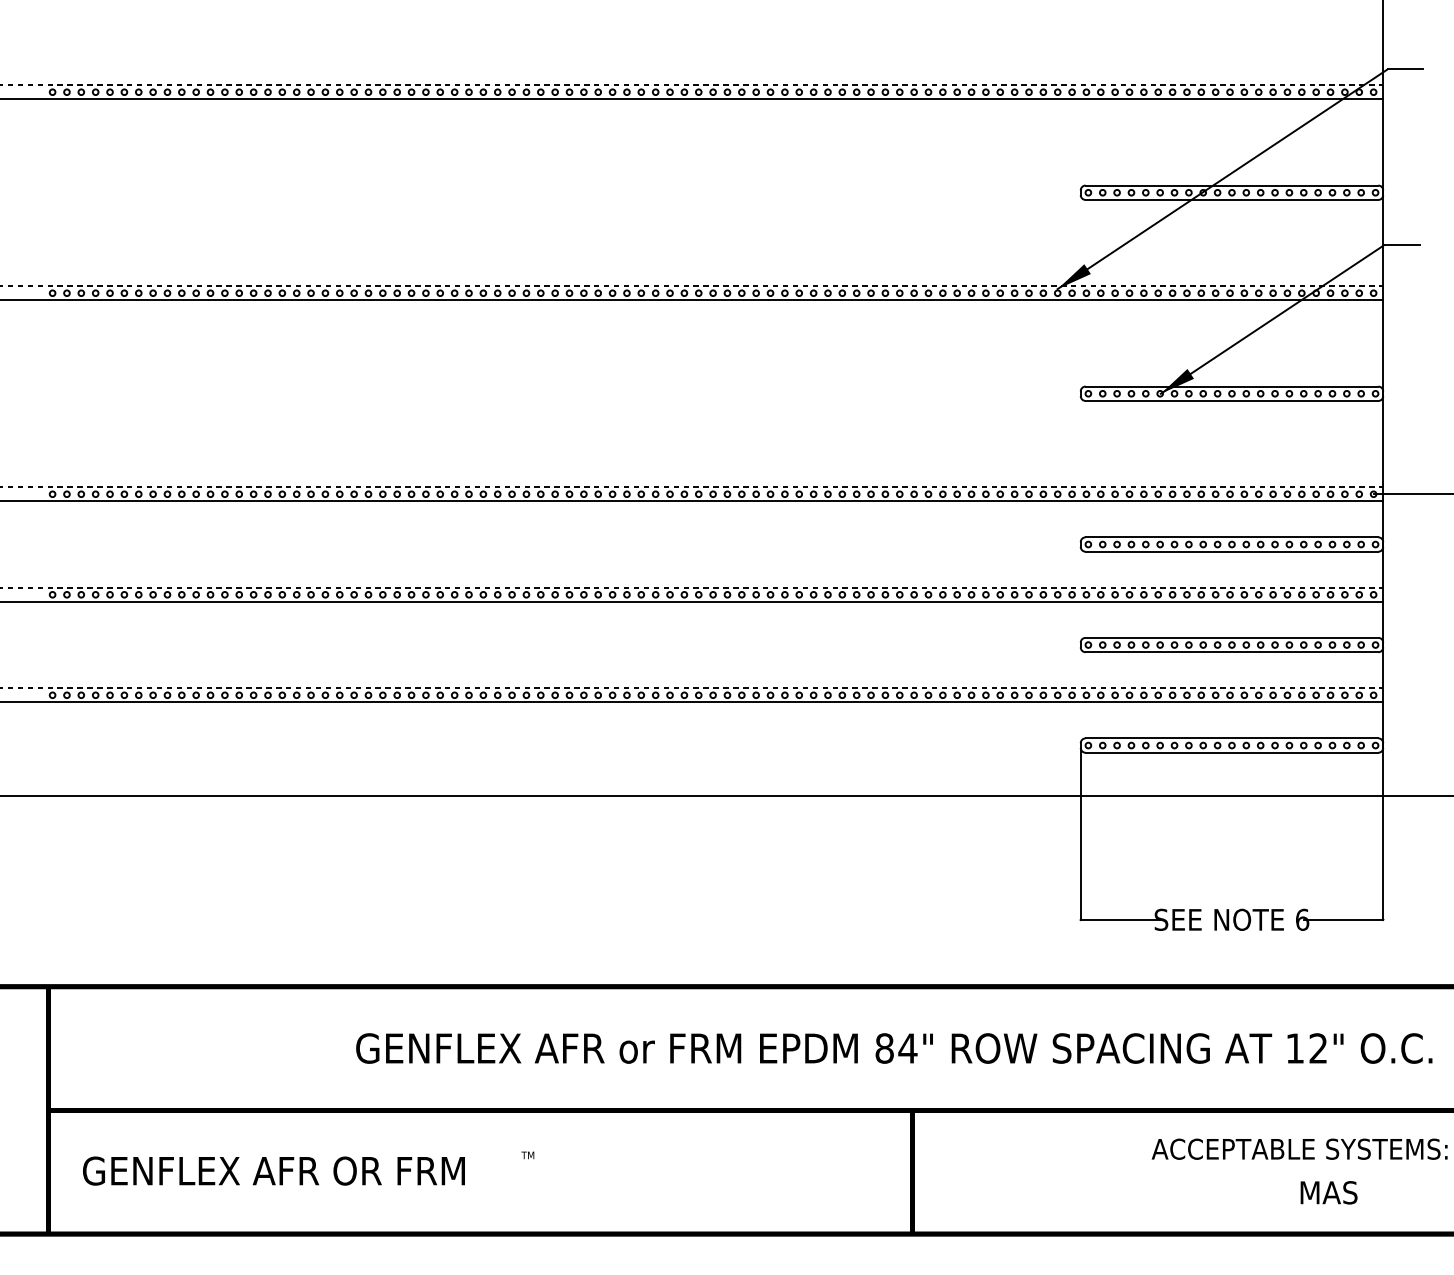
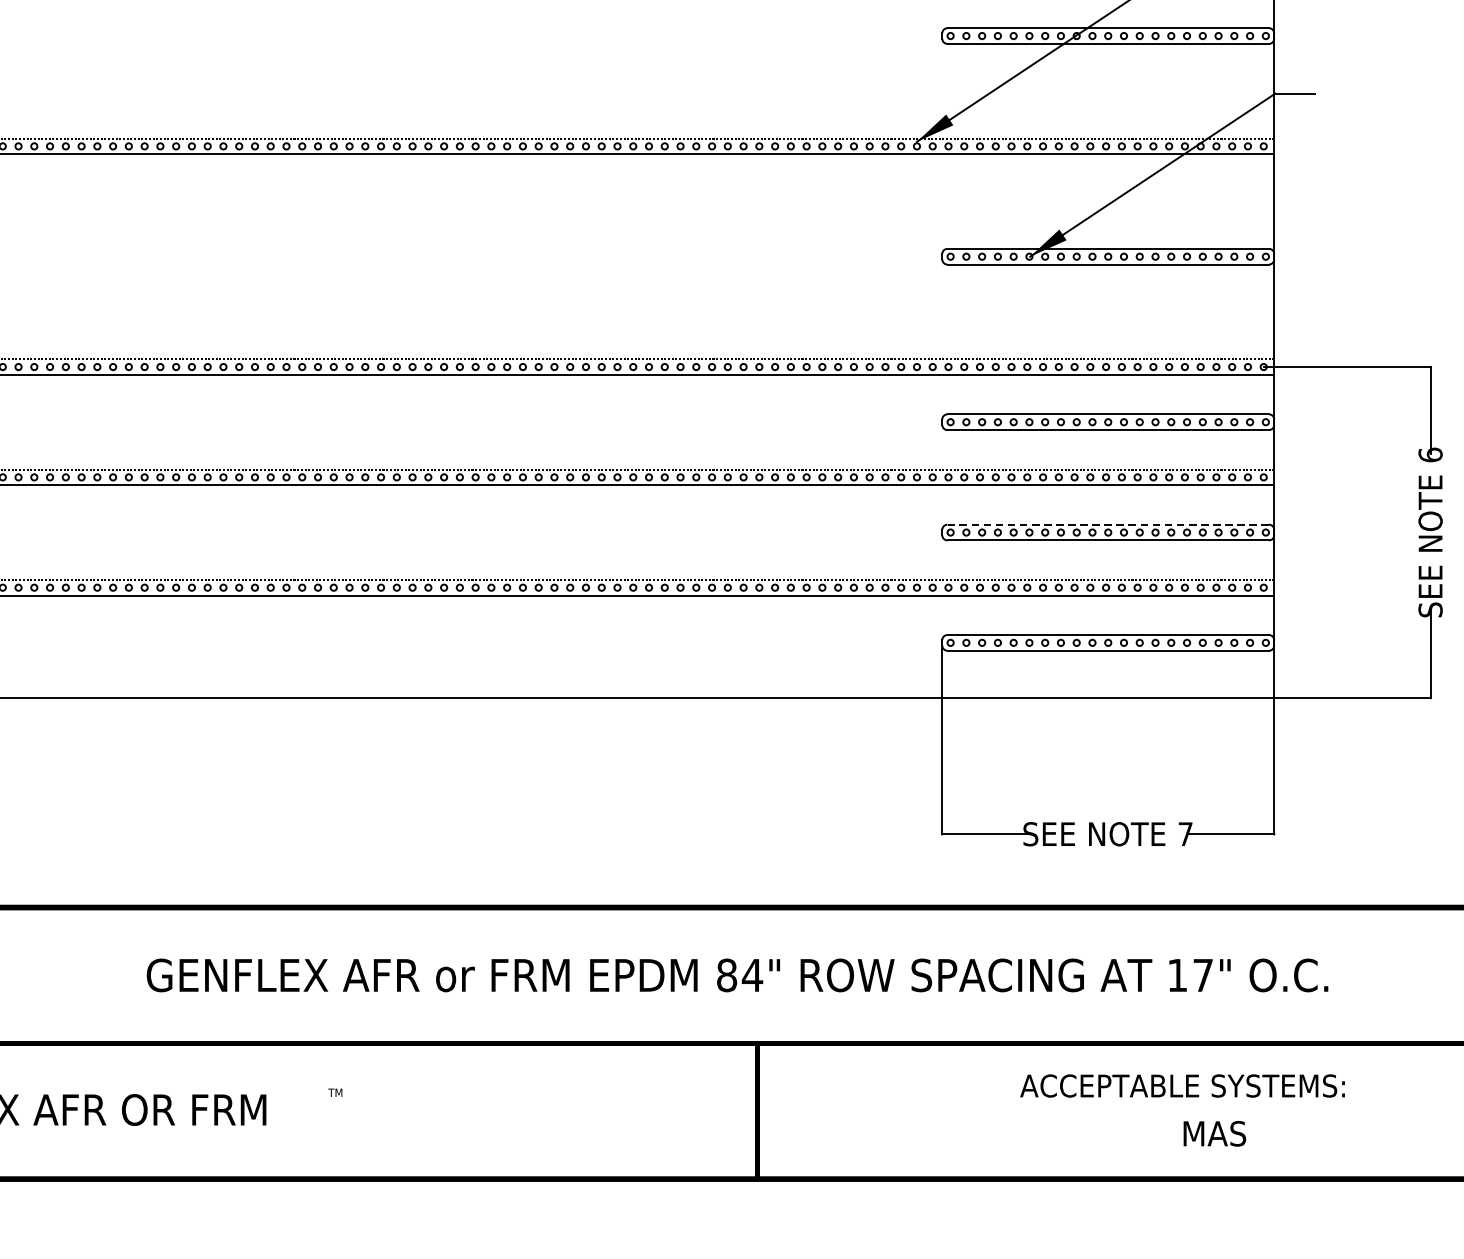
line: (1231, 637) -> (1107, 524), solid -> dashed
text: (1302, 919) -> (1185, 833), 6 -> 7
text: (1318, 1048) -> (1203, 975), 12" -> 17"

